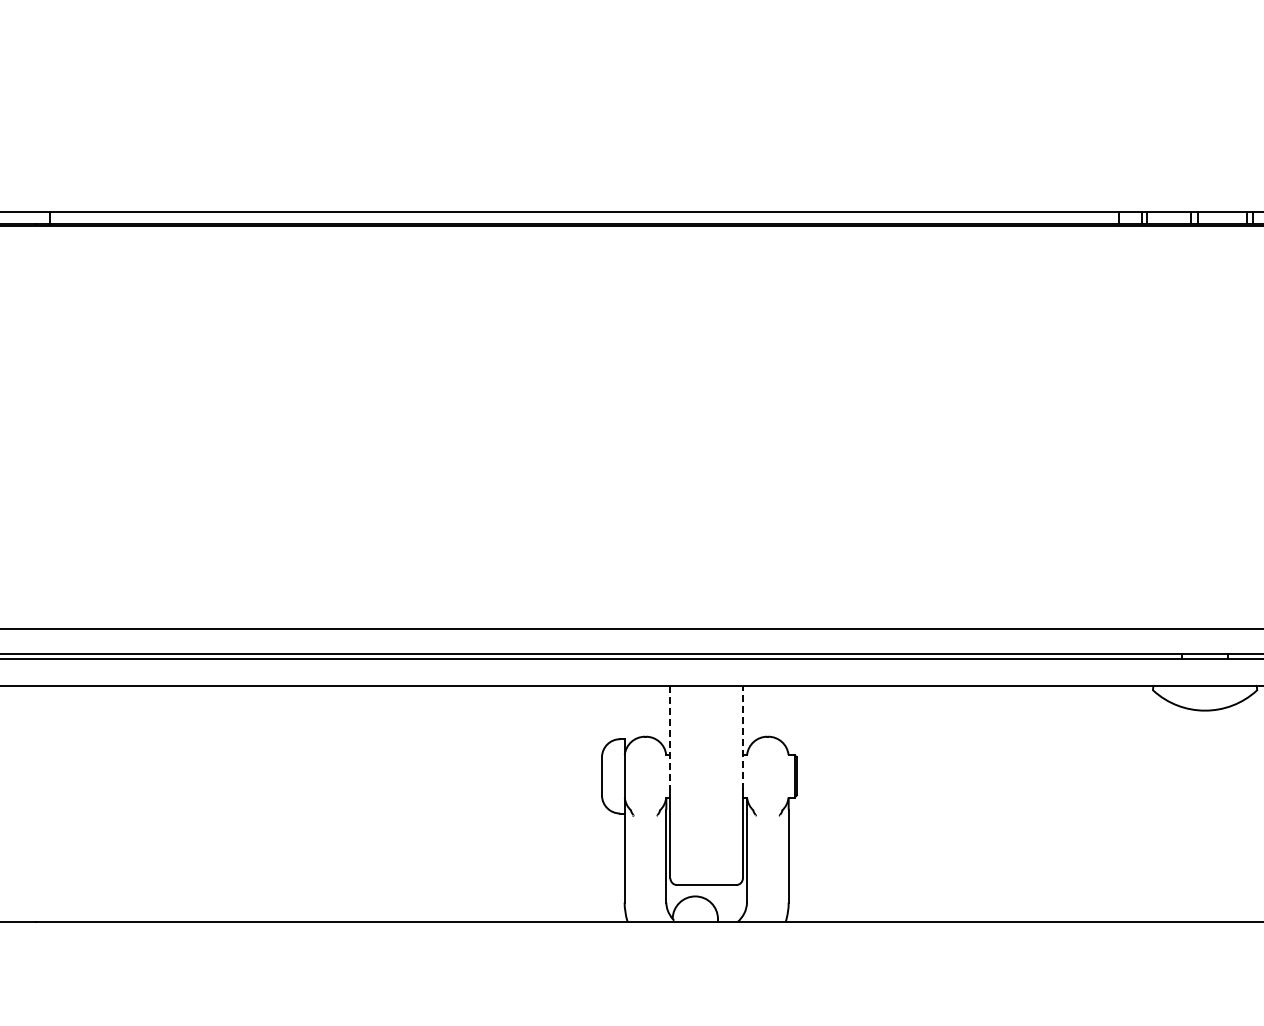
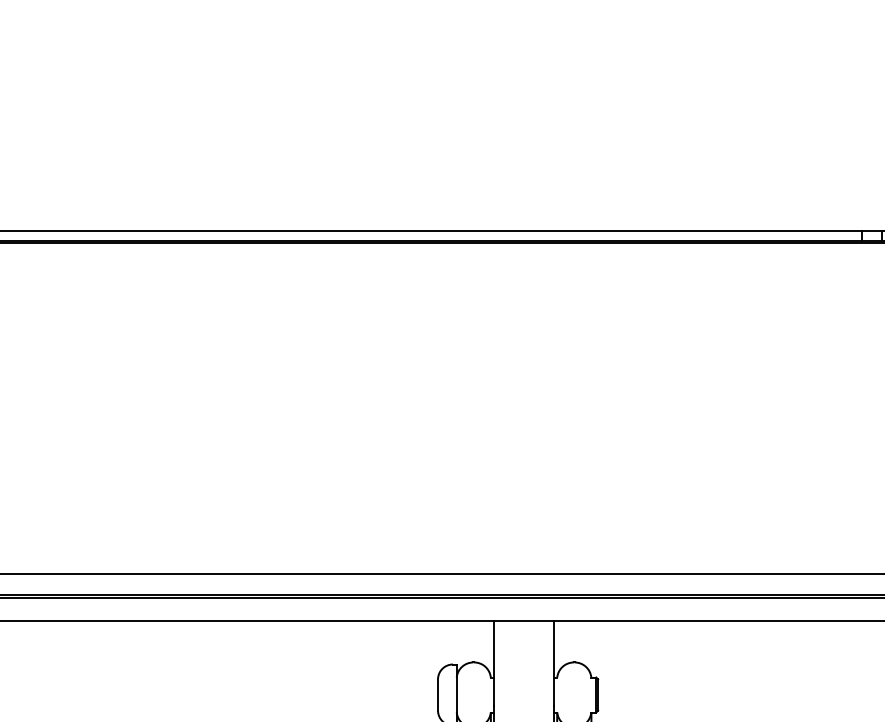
line: (742, 737) -> (553, 663), dashed -> solid
line: (670, 738) -> (494, 663), dashed -> solid

